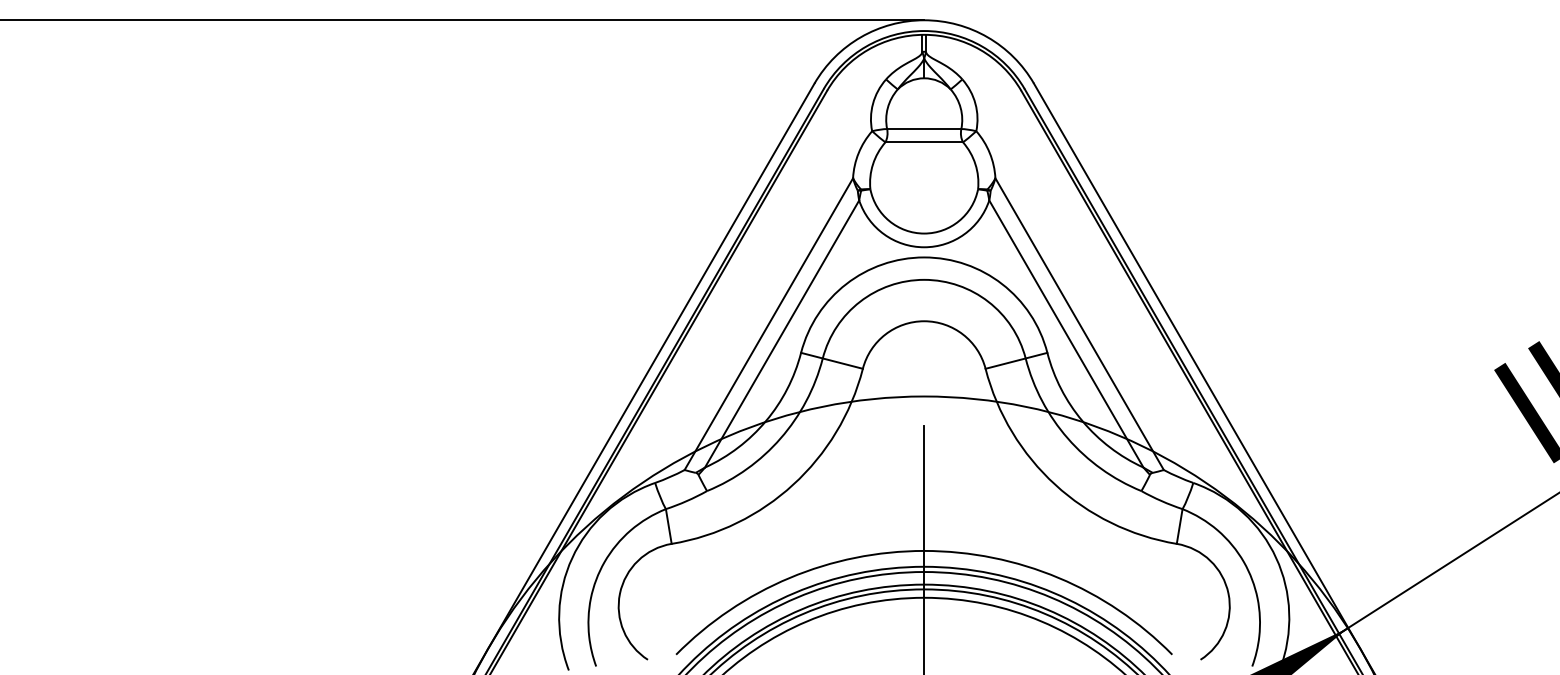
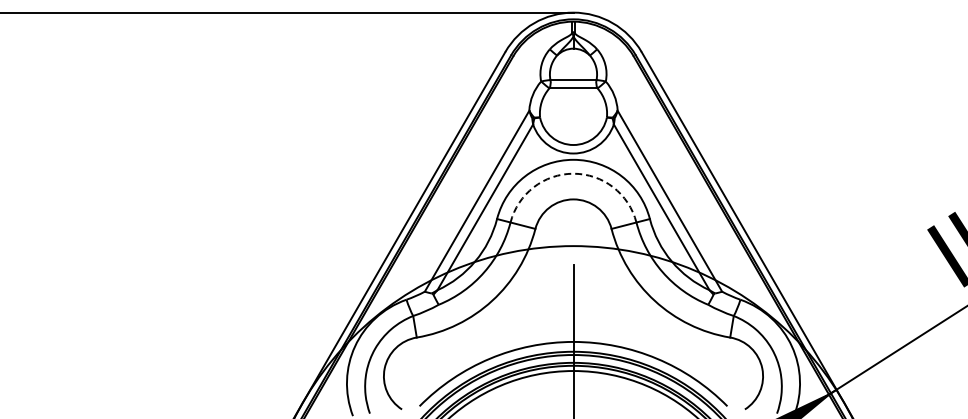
arc: (924, 279) -> (573, 173), solid -> dashed

